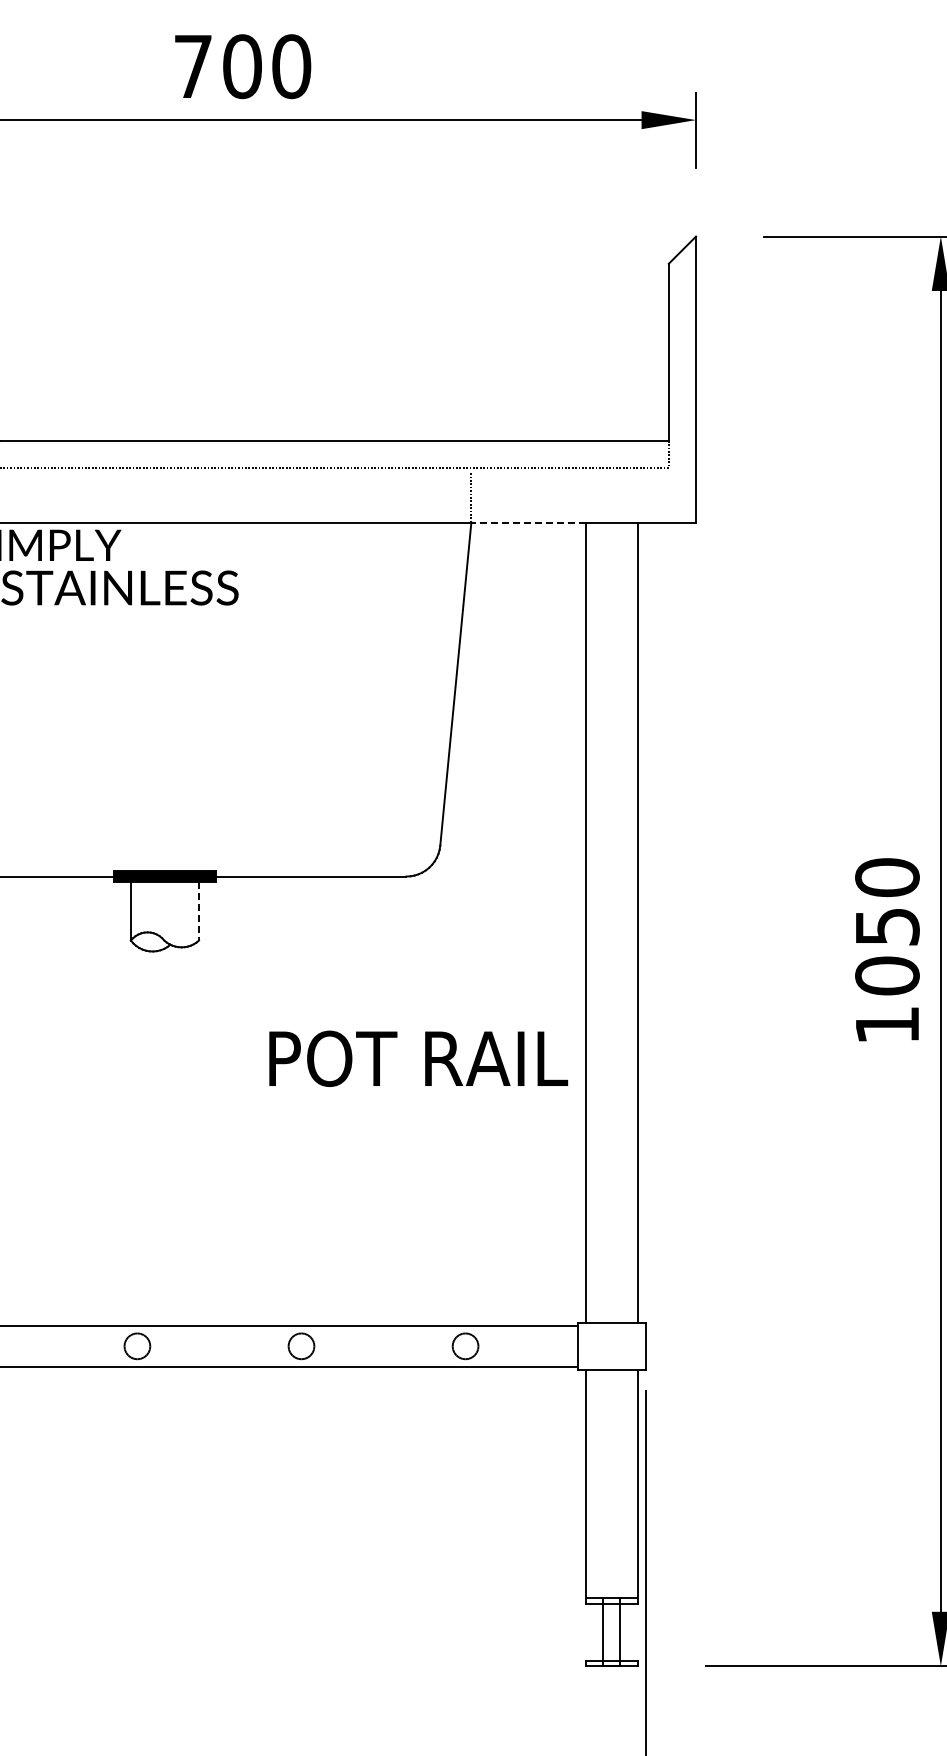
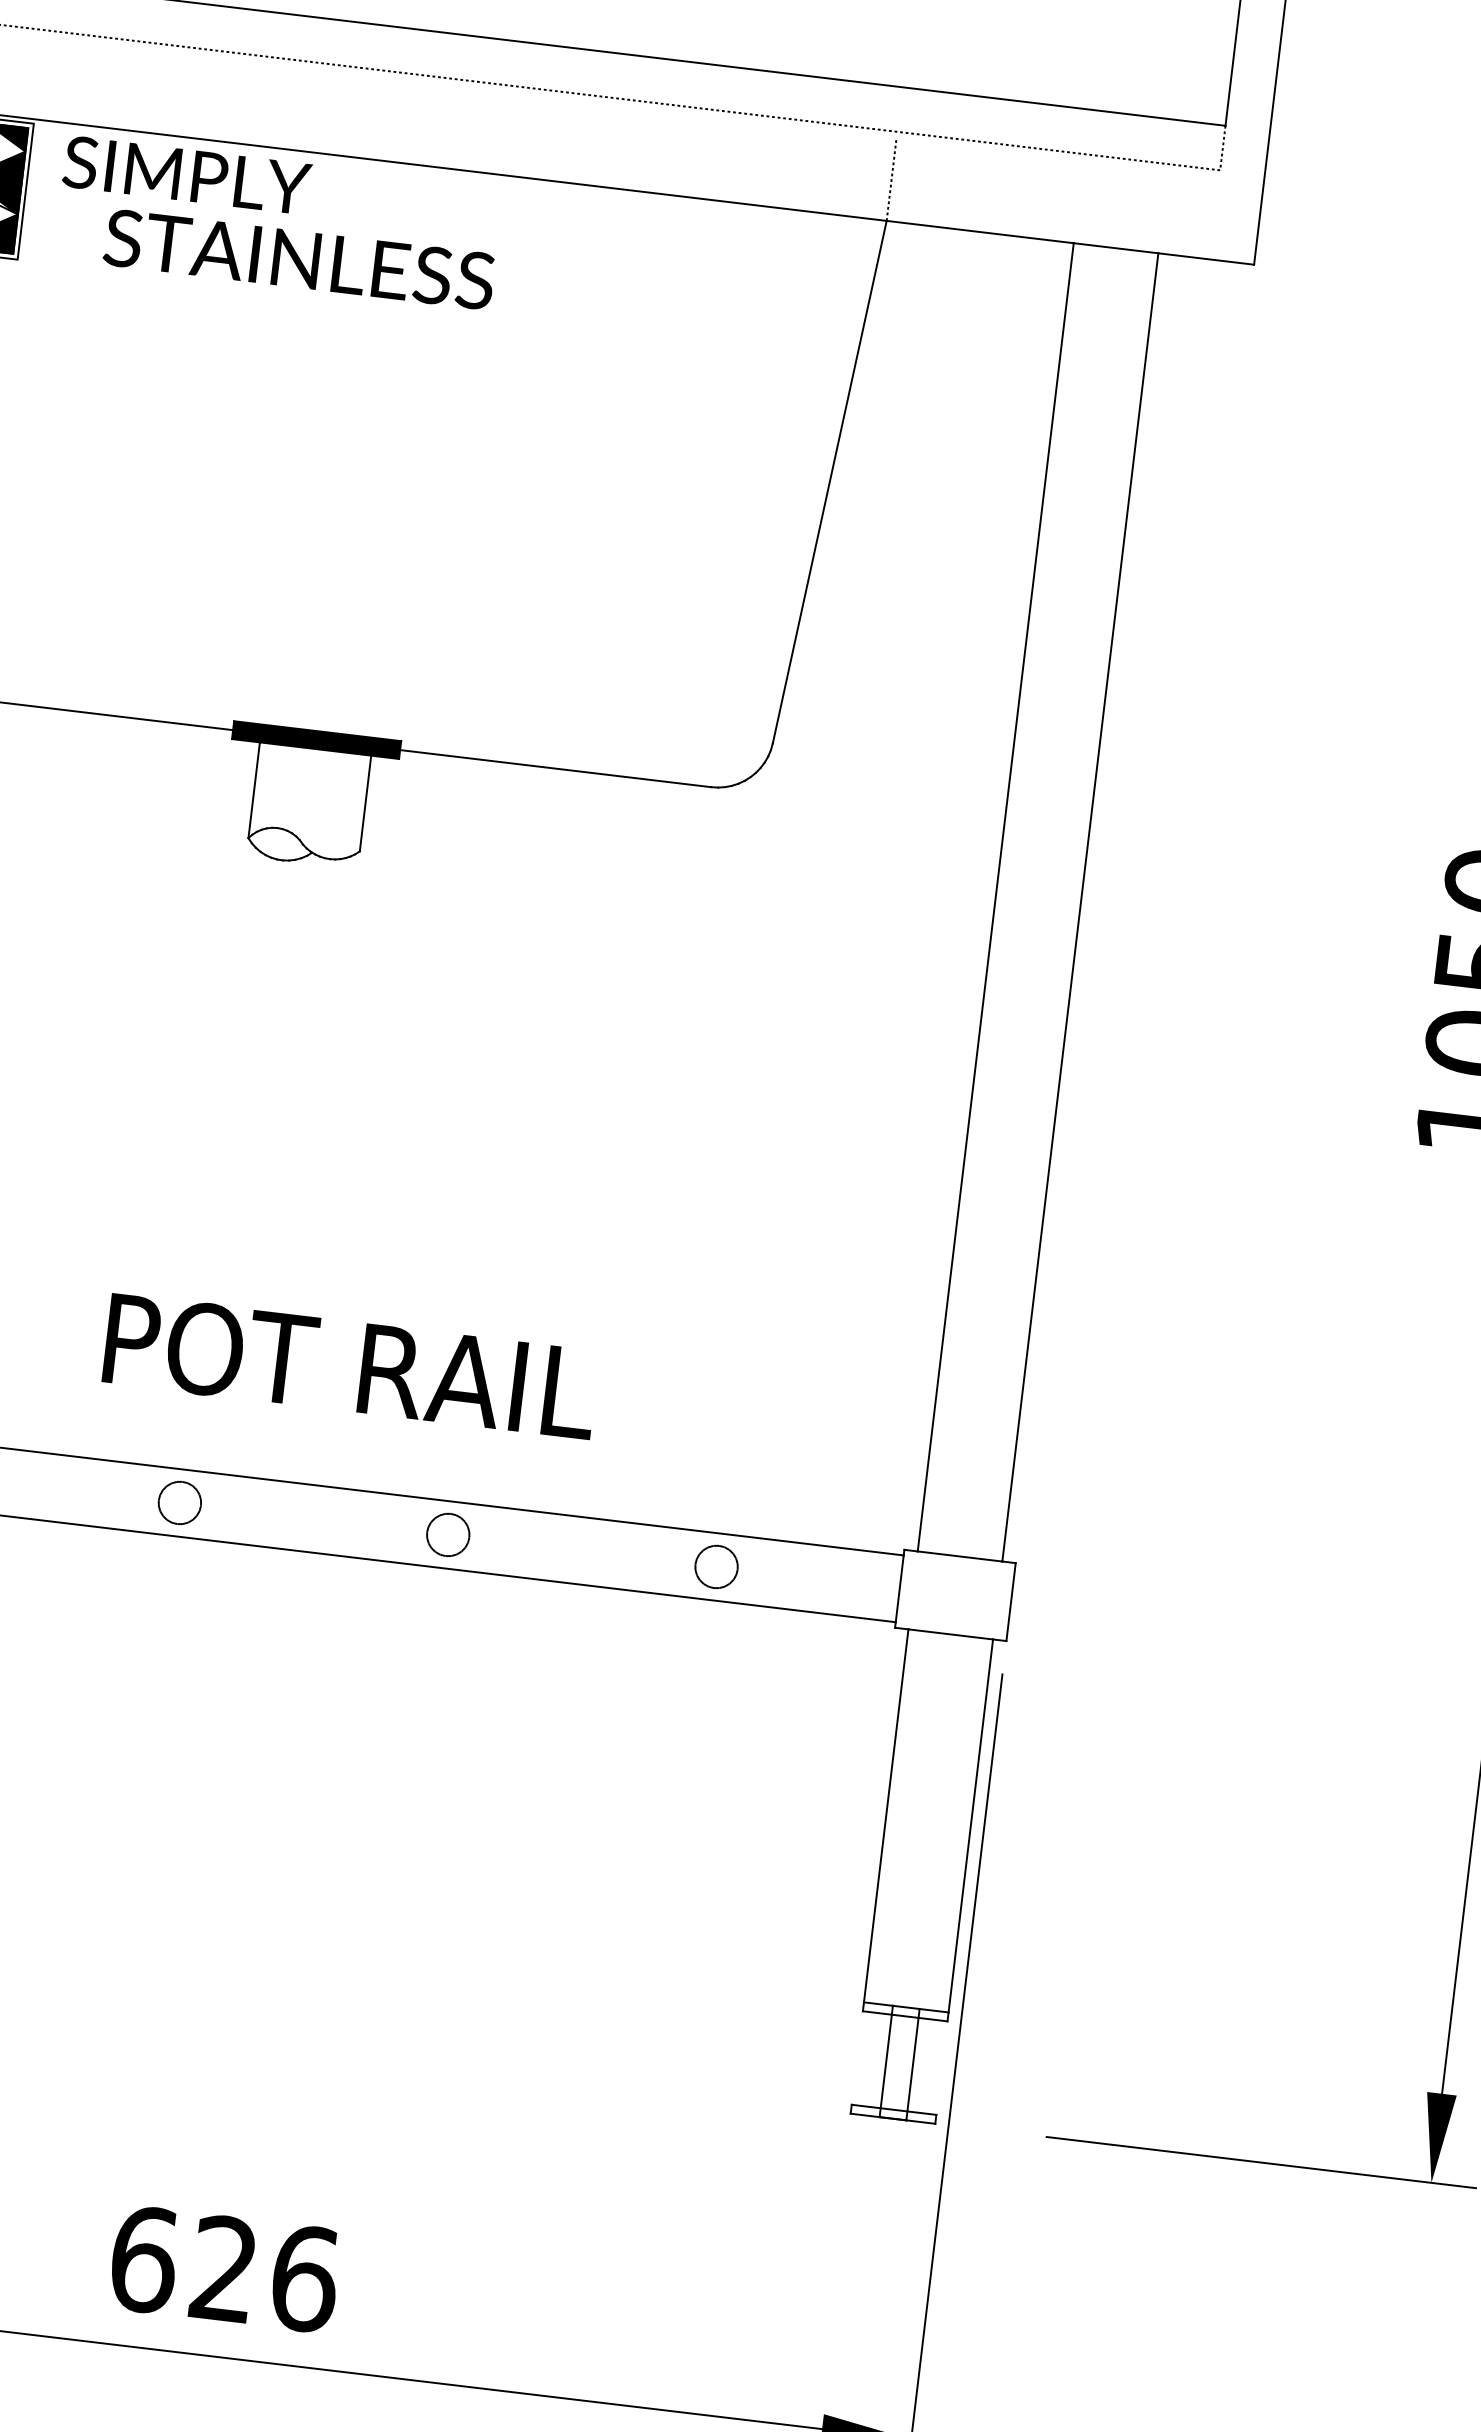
line: (528, 522) -> (980, 232), dashed -> solid
line: (199, 911) -> (366, 803), dashed -> solid
text: (418, 1058) -> (350, 1366), moved

